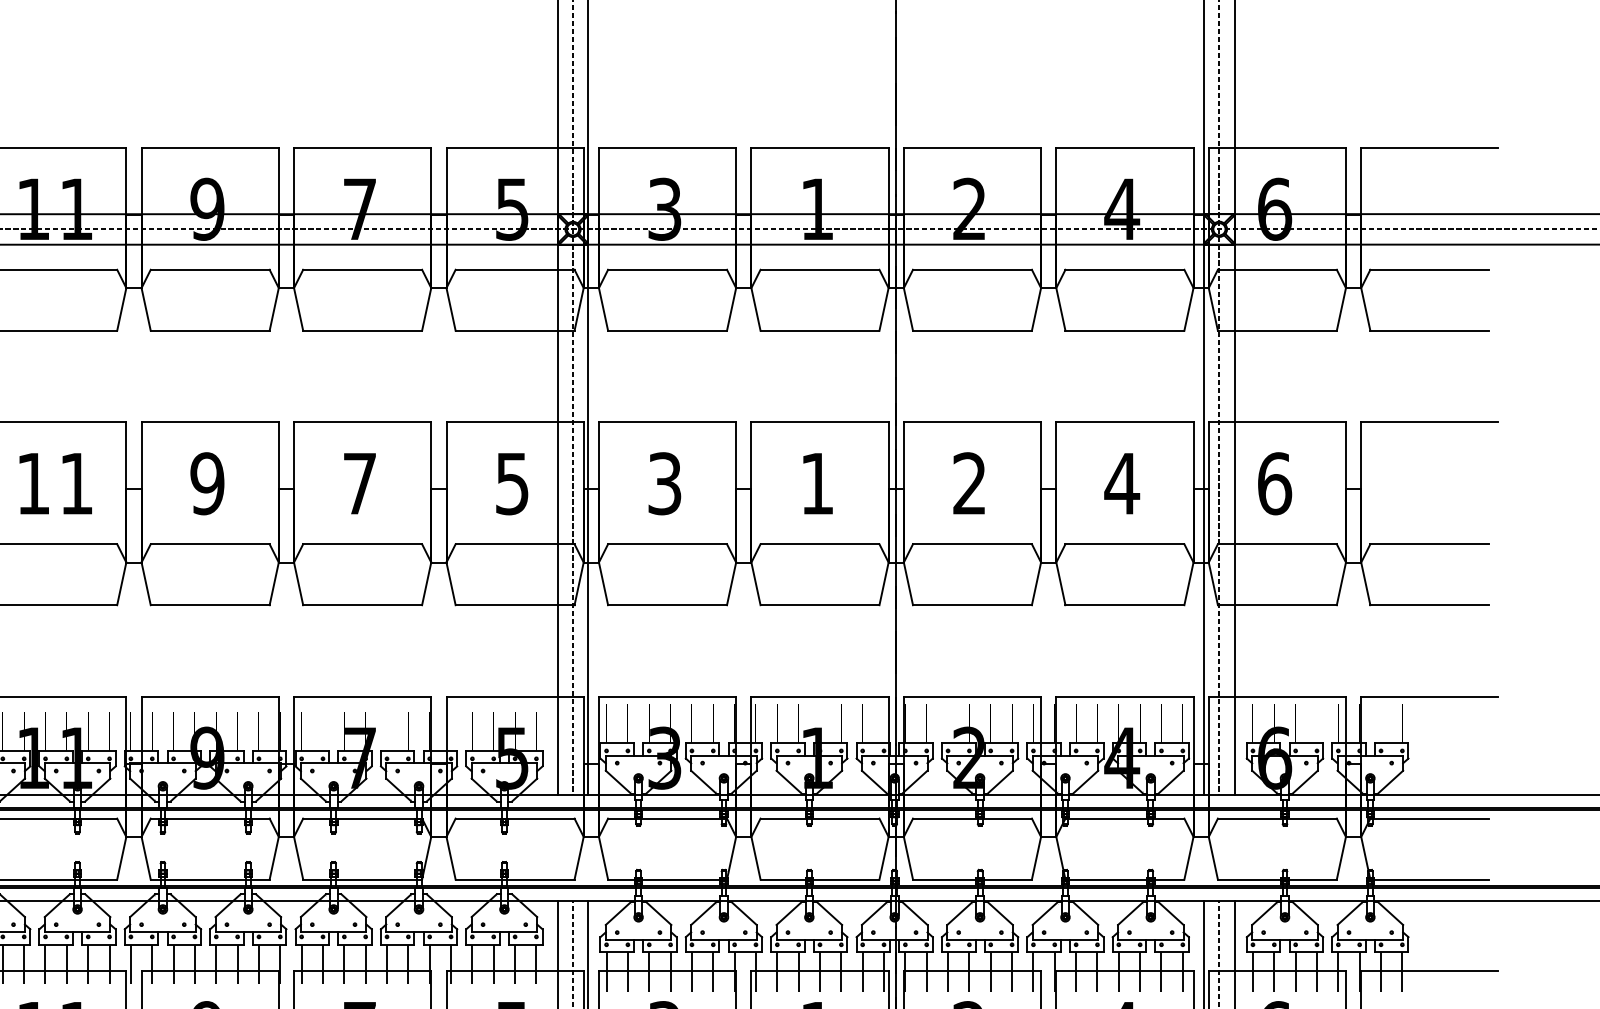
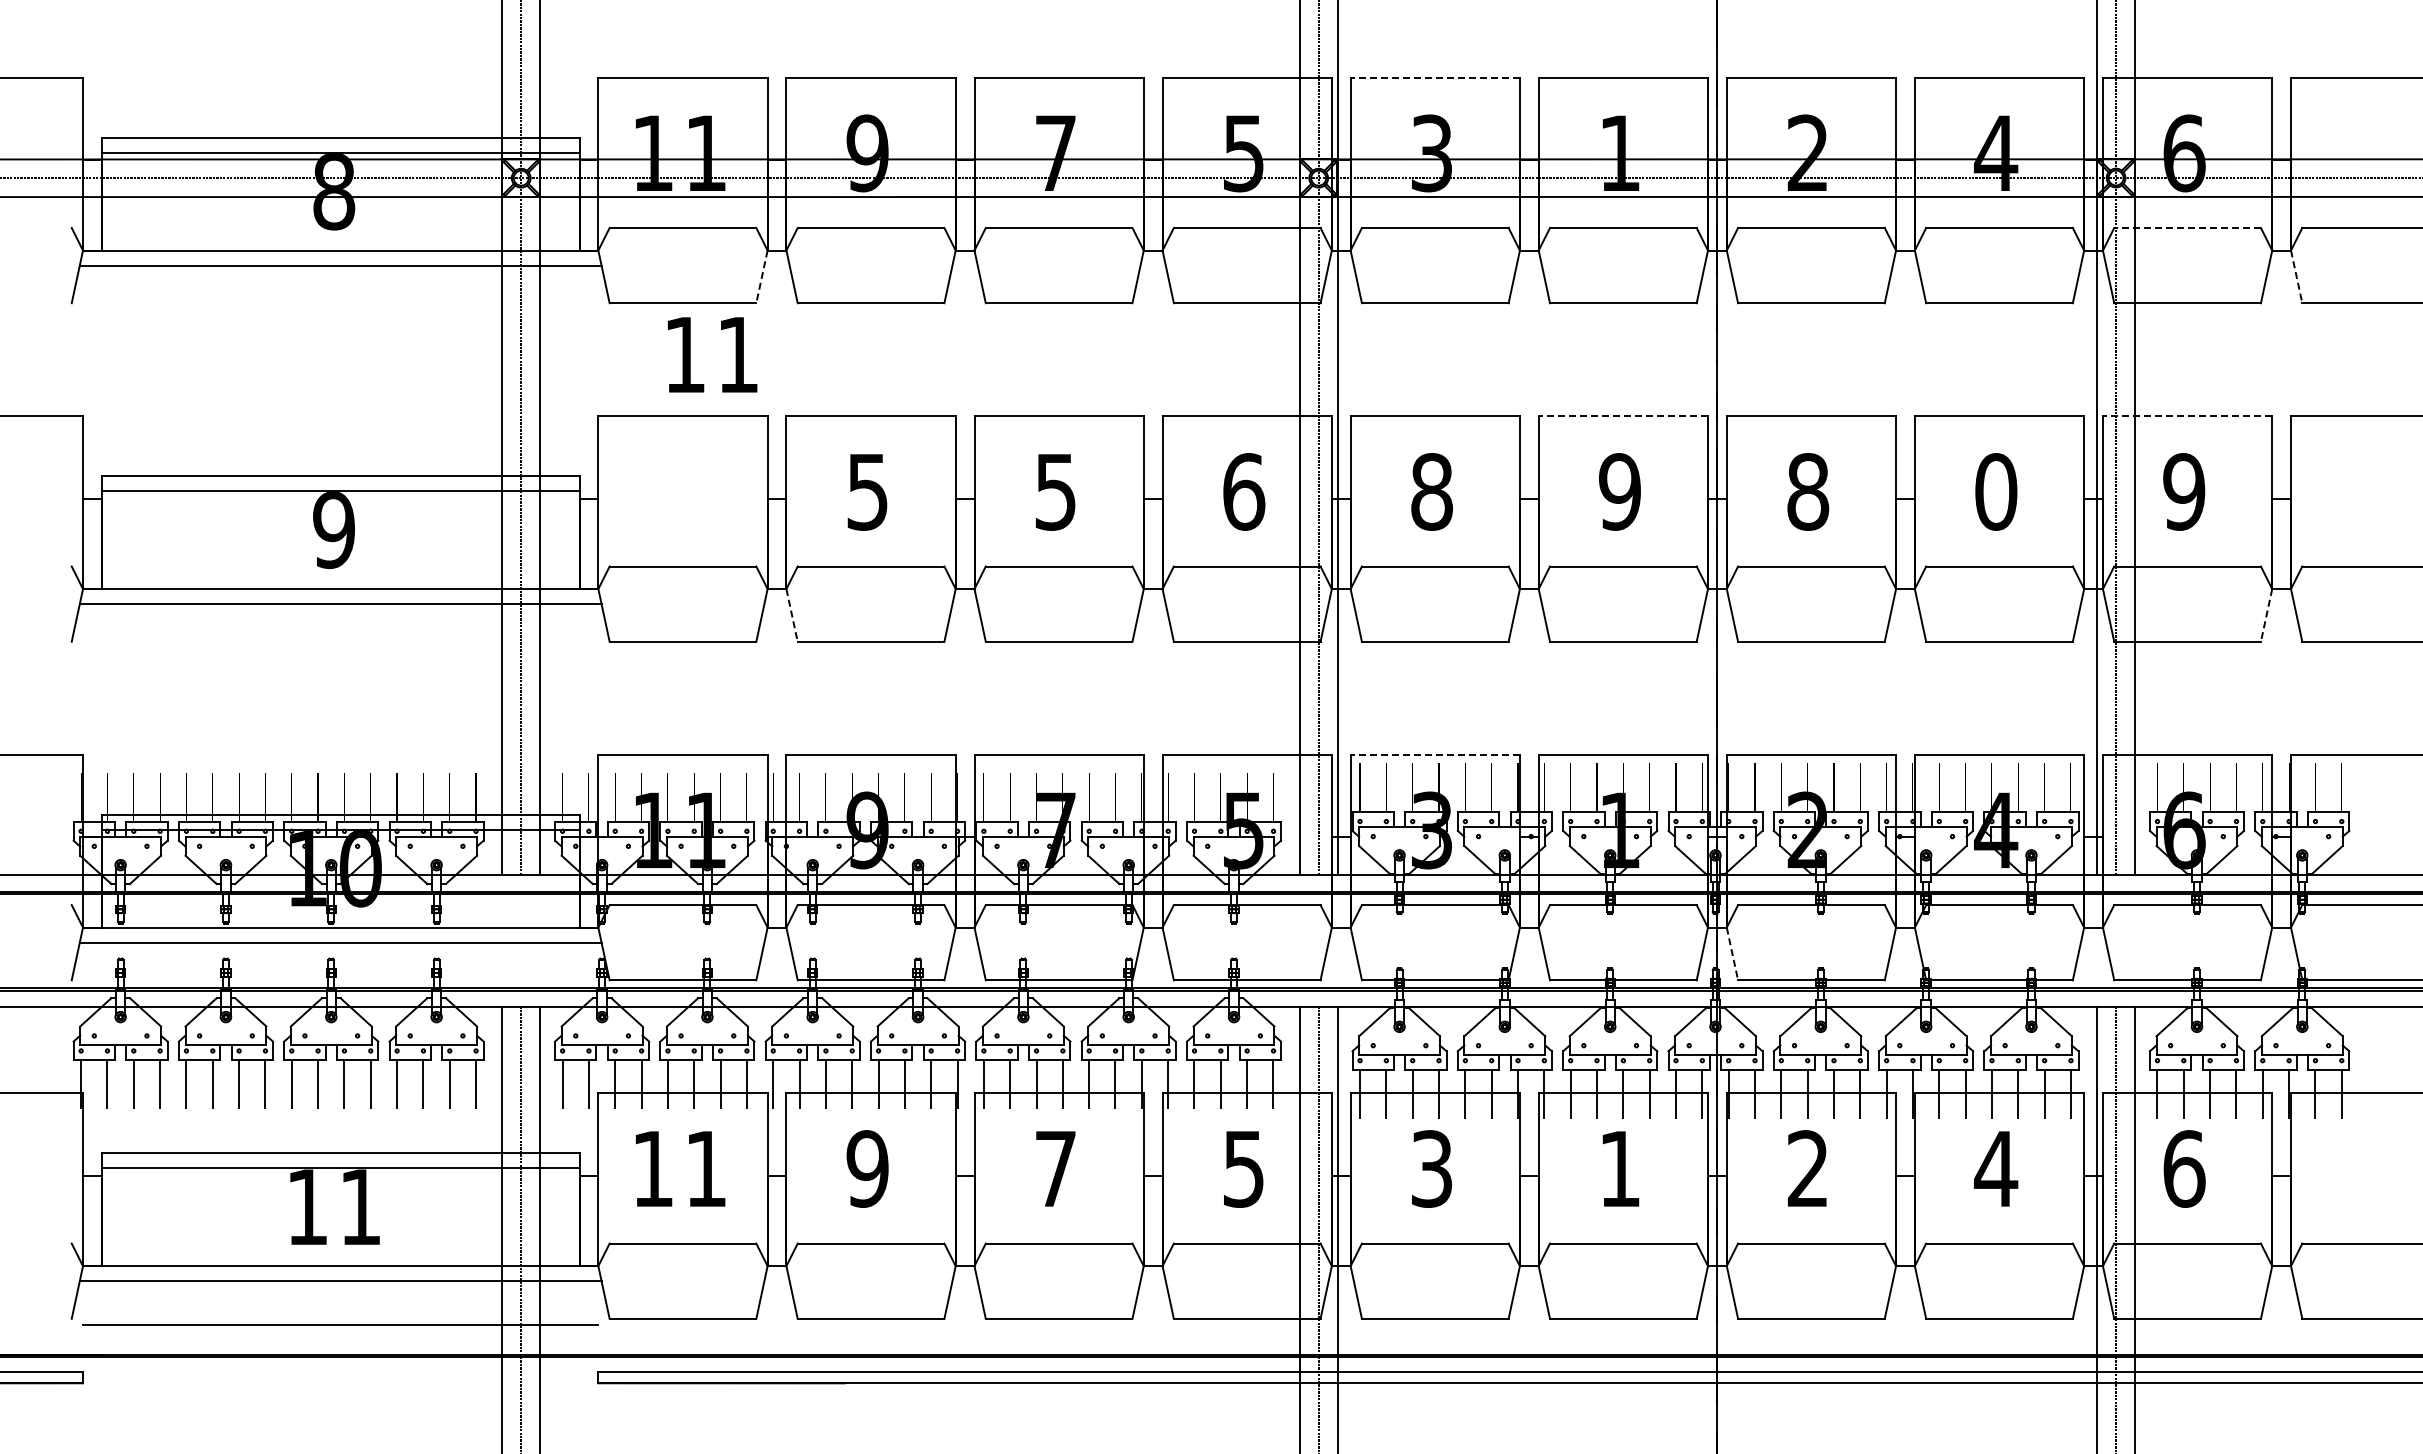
line: (667, 147) -> (1435, 77), solid -> dashed
line: (1277, 269) -> (2187, 227), solid -> dashed
line: (121, 309) -> (761, 276), solid -> dashed
line: (1365, 309) -> (2296, 276), solid -> dashed
line: (820, 422) -> (1623, 416), solid -> dashed
line: (1277, 422) -> (2187, 416), solid -> dashed
text: (55, 483) -> (712, 354), moved
text: (207, 483) -> (867, 491), 9 -> 5
text: (512, 483) -> (1244, 491), 5 -> 6
text: (664, 483) -> (1431, 491), 3 -> 8
text: (816, 483) -> (1619, 491), 1 -> 9
text: (970, 483) -> (1808, 491), 2 -> 8
text: (1122, 483) -> (1996, 491), 4 -> 0
text: (1274, 483) -> (2184, 491), 6 -> 9
text: (359, 484) -> (1055, 492), 7 -> 5
line: (146, 583) -> (792, 615), solid -> dashed
line: (1341, 583) -> (2266, 615), solid -> dashed
line: (667, 696) -> (1435, 754), solid -> dashed
line: (908, 857) -> (1732, 953), solid -> dashed

